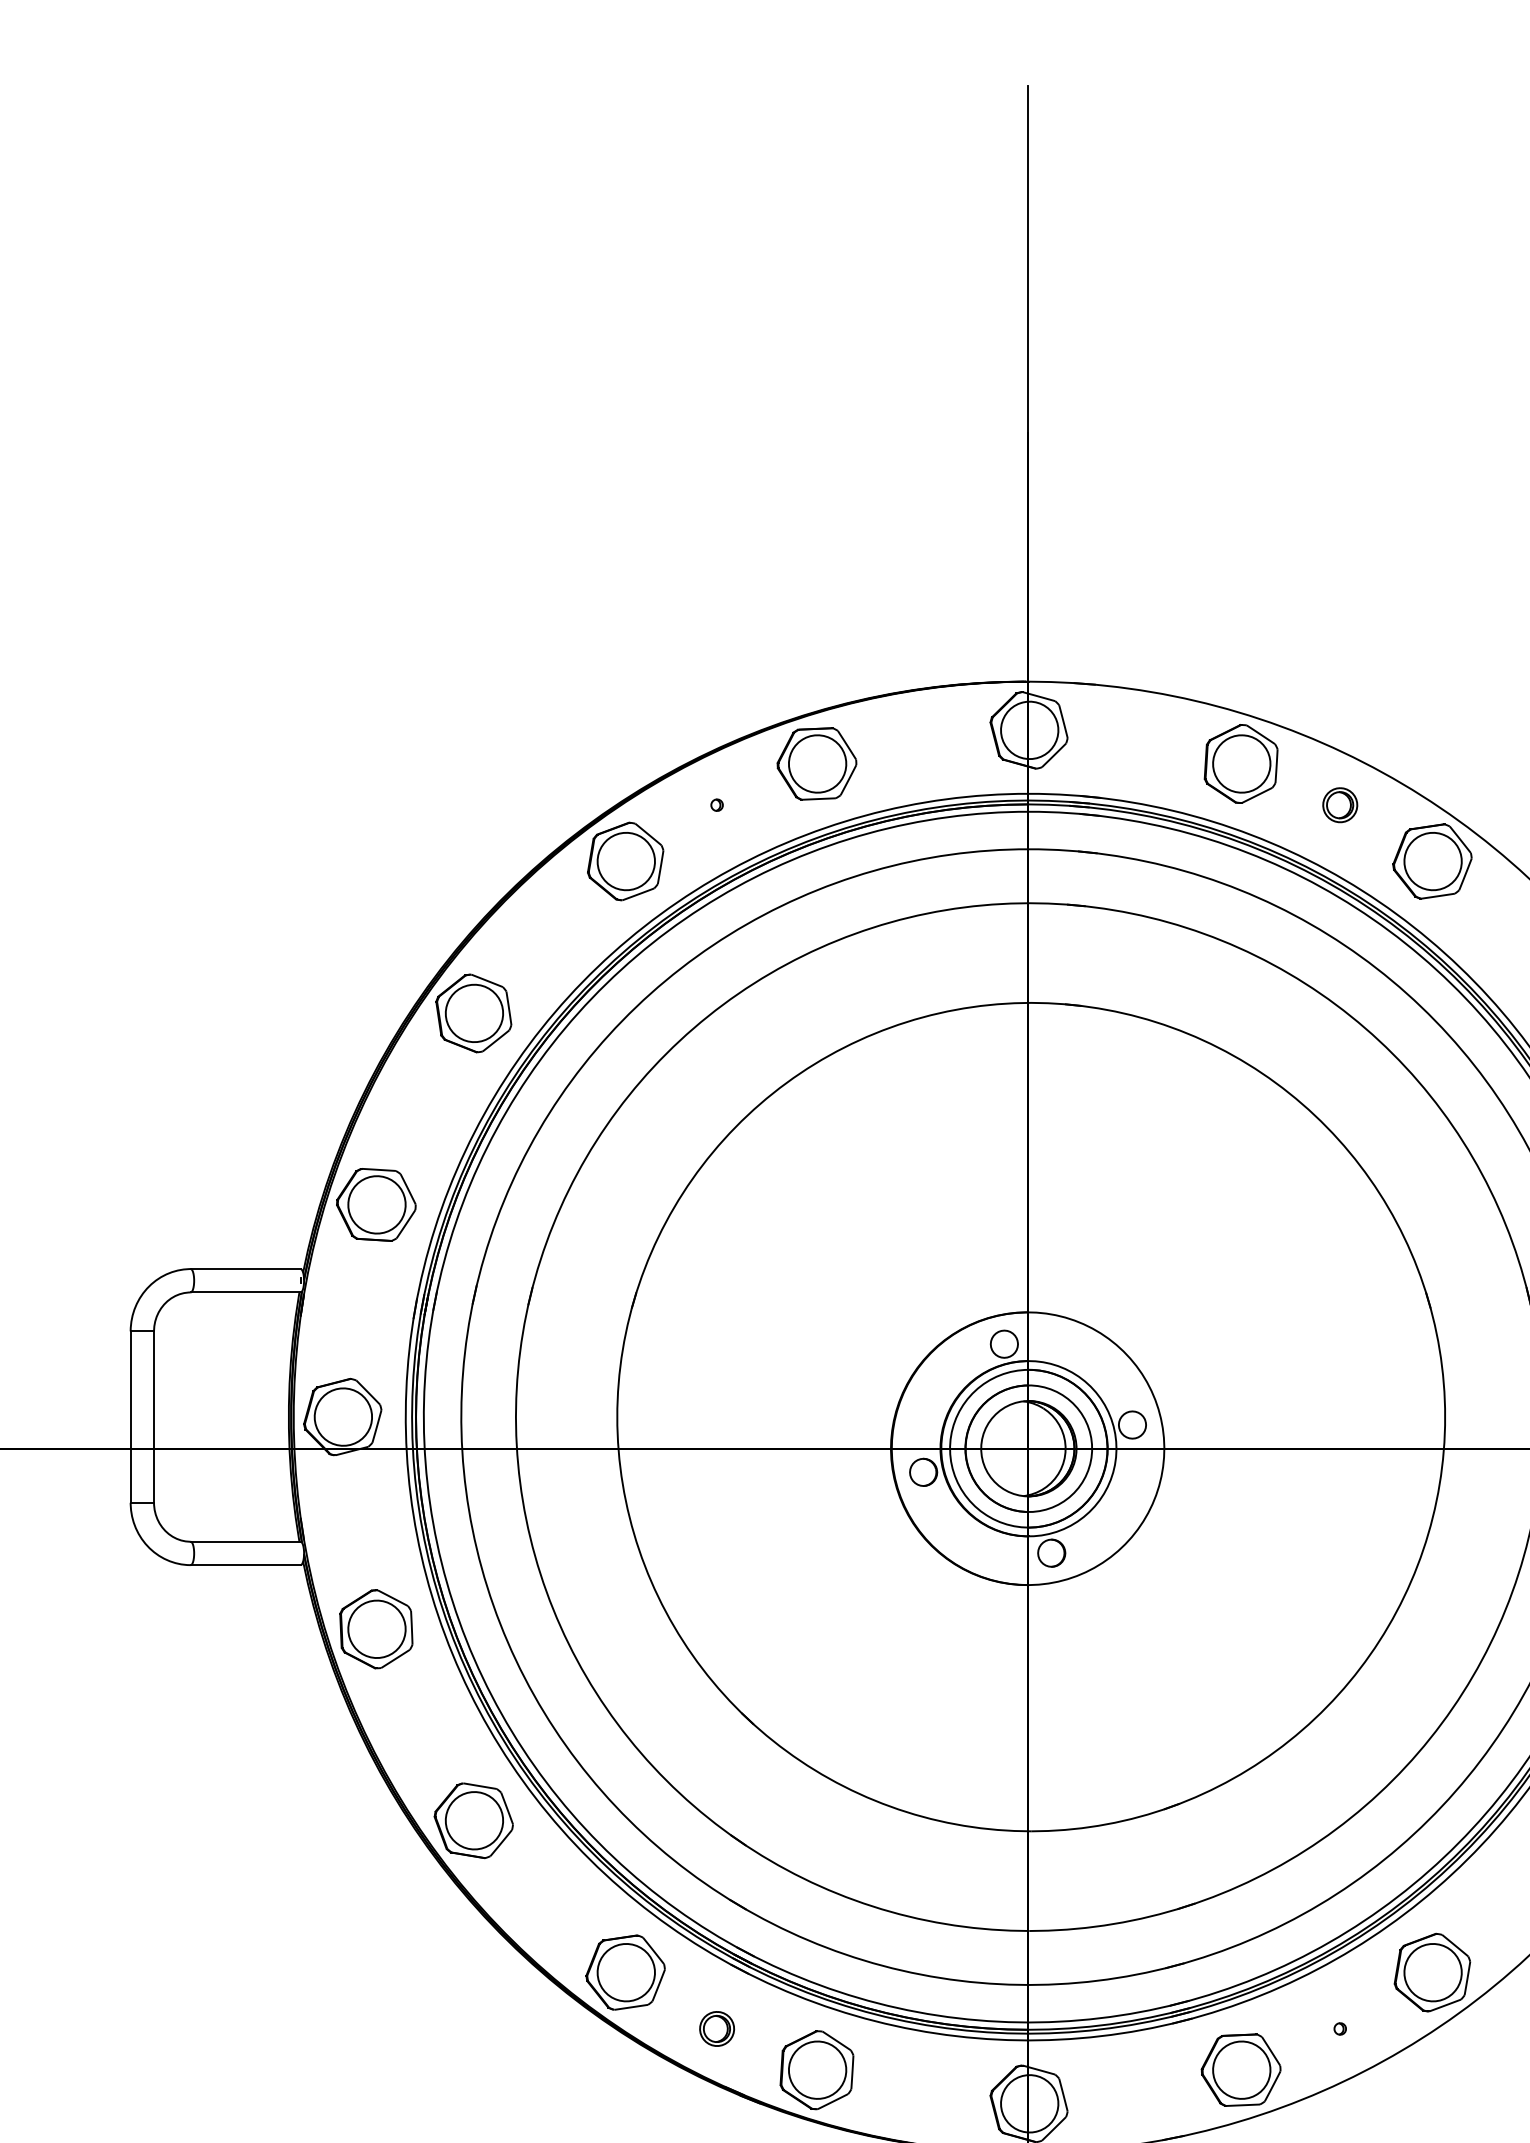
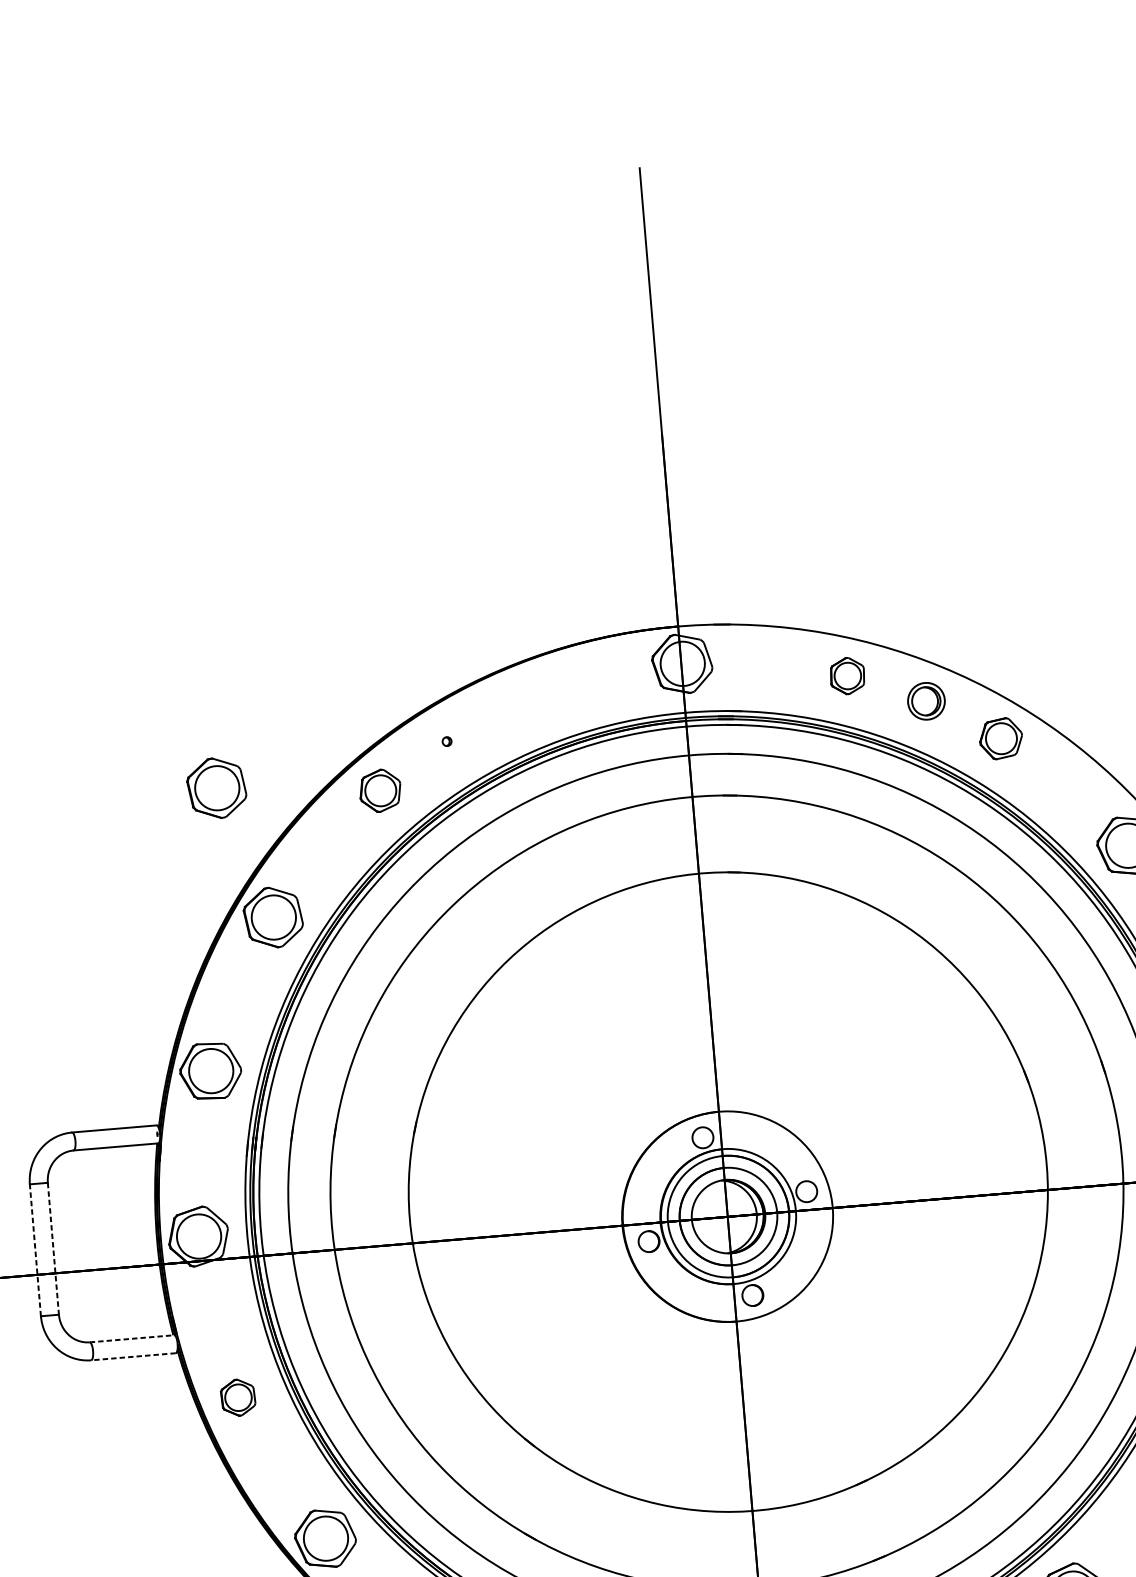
part: (816, 763) -> (520, 703), removed
part: (1240, 763) -> (847, 675), size x0.6
part: (1340, 805) -> (926, 701), size x1.4
part: (414, 840) -> (216, 788), added
part: (625, 861) -> (380, 790), size x0.7
part: (1432, 861) -> (1001, 738), size x0.7
line: (130, 1417) -> (35, 1250), solid -> dashed
line: (154, 1417) -> (53, 1249), solid -> dashed
line: (245, 1541) -> (131, 1338), solid -> dashed
line: (245, 1565) -> (133, 1357), solid -> dashed
part: (376, 1629) -> (238, 1397), size x0.6

